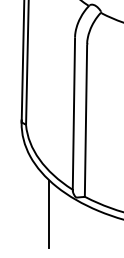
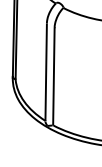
line: (49, 214) -> (30, 136), removed

